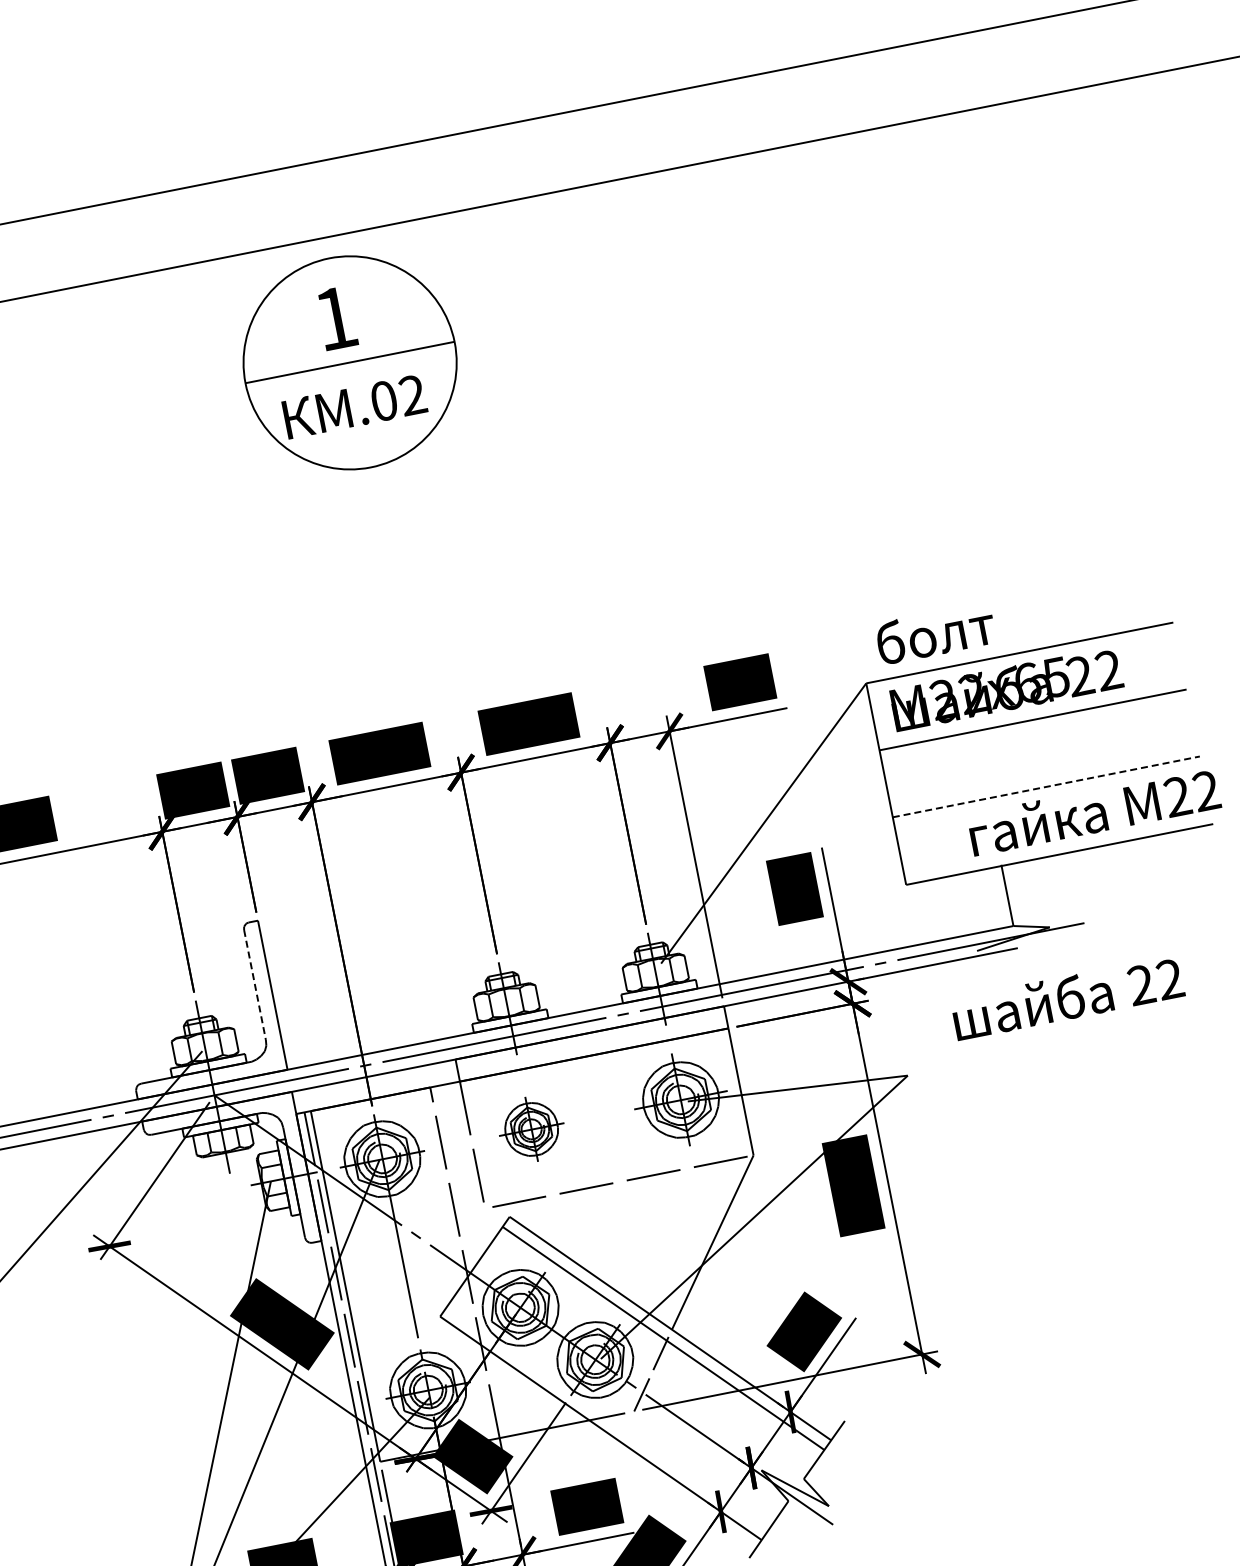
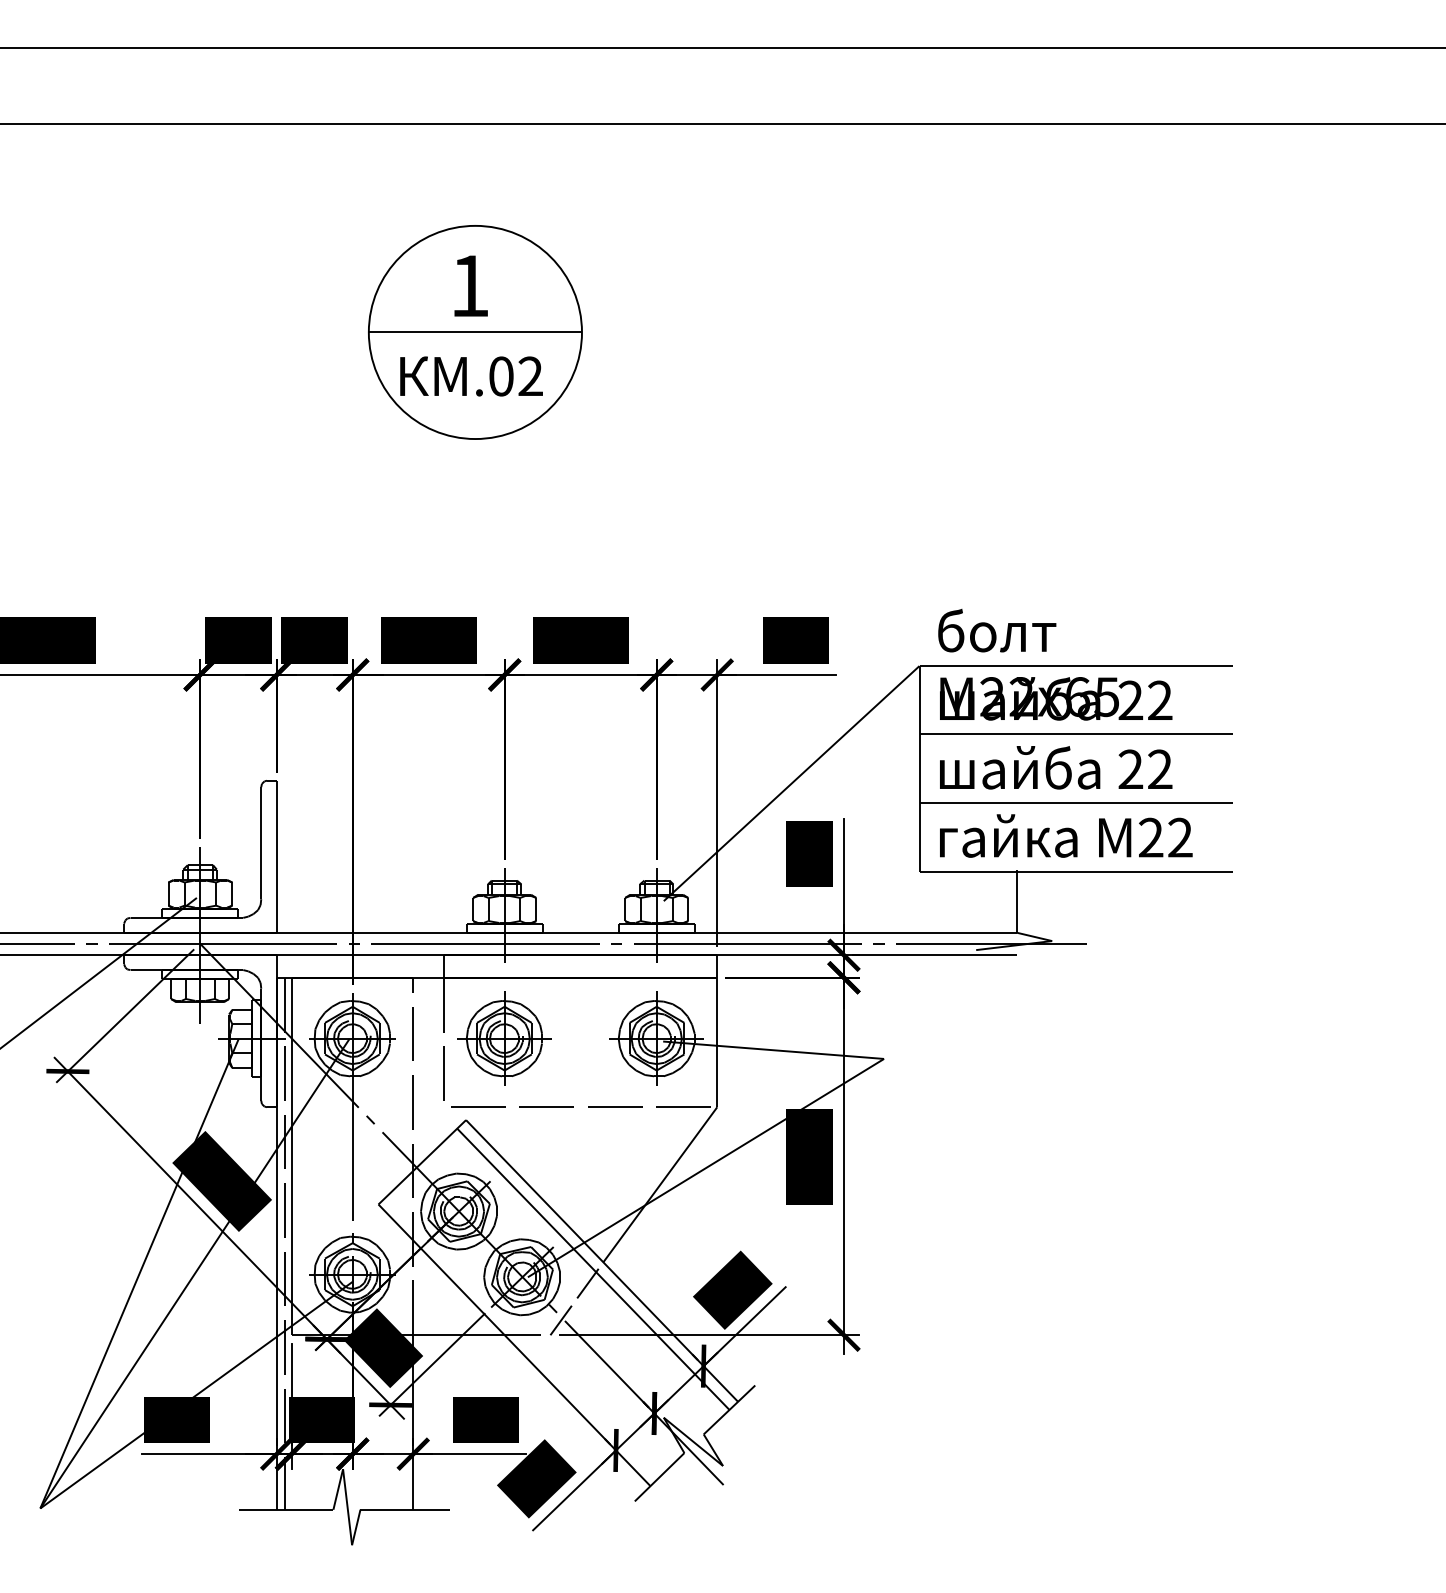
part: (350, 362) -> (475, 332), moved
line: (1046, 786) -> (1076, 802), dashed -> solid
text: (1094, 810) -> (1066, 835), moved
line: (255, 985) -> (261, 843), dashed -> solid
text: (1068, 997) -> (1056, 767), moved
part: (531, 1129) -> (504, 1038), size x1.43

